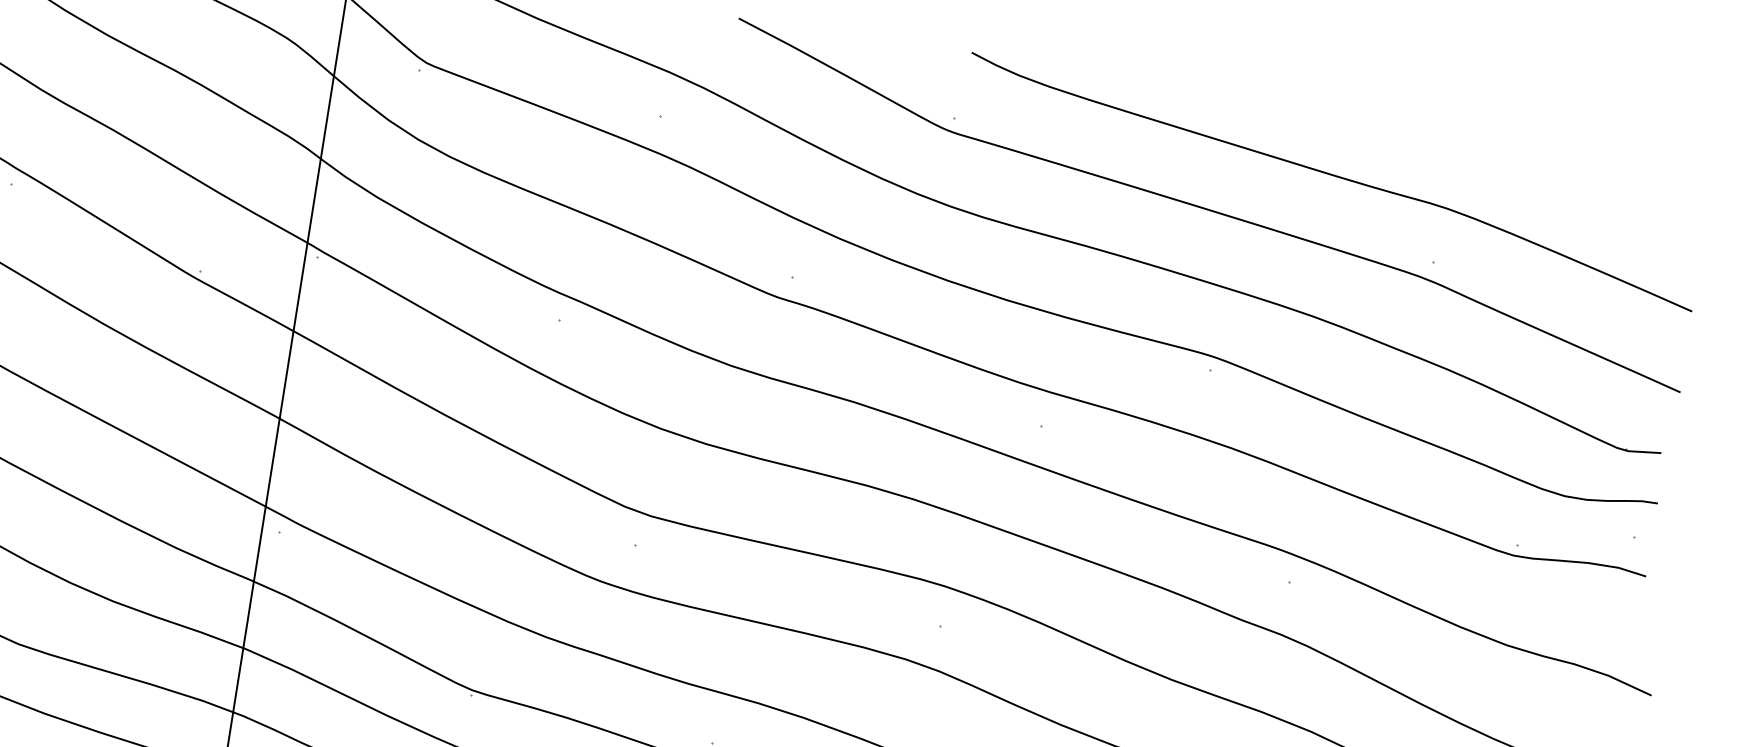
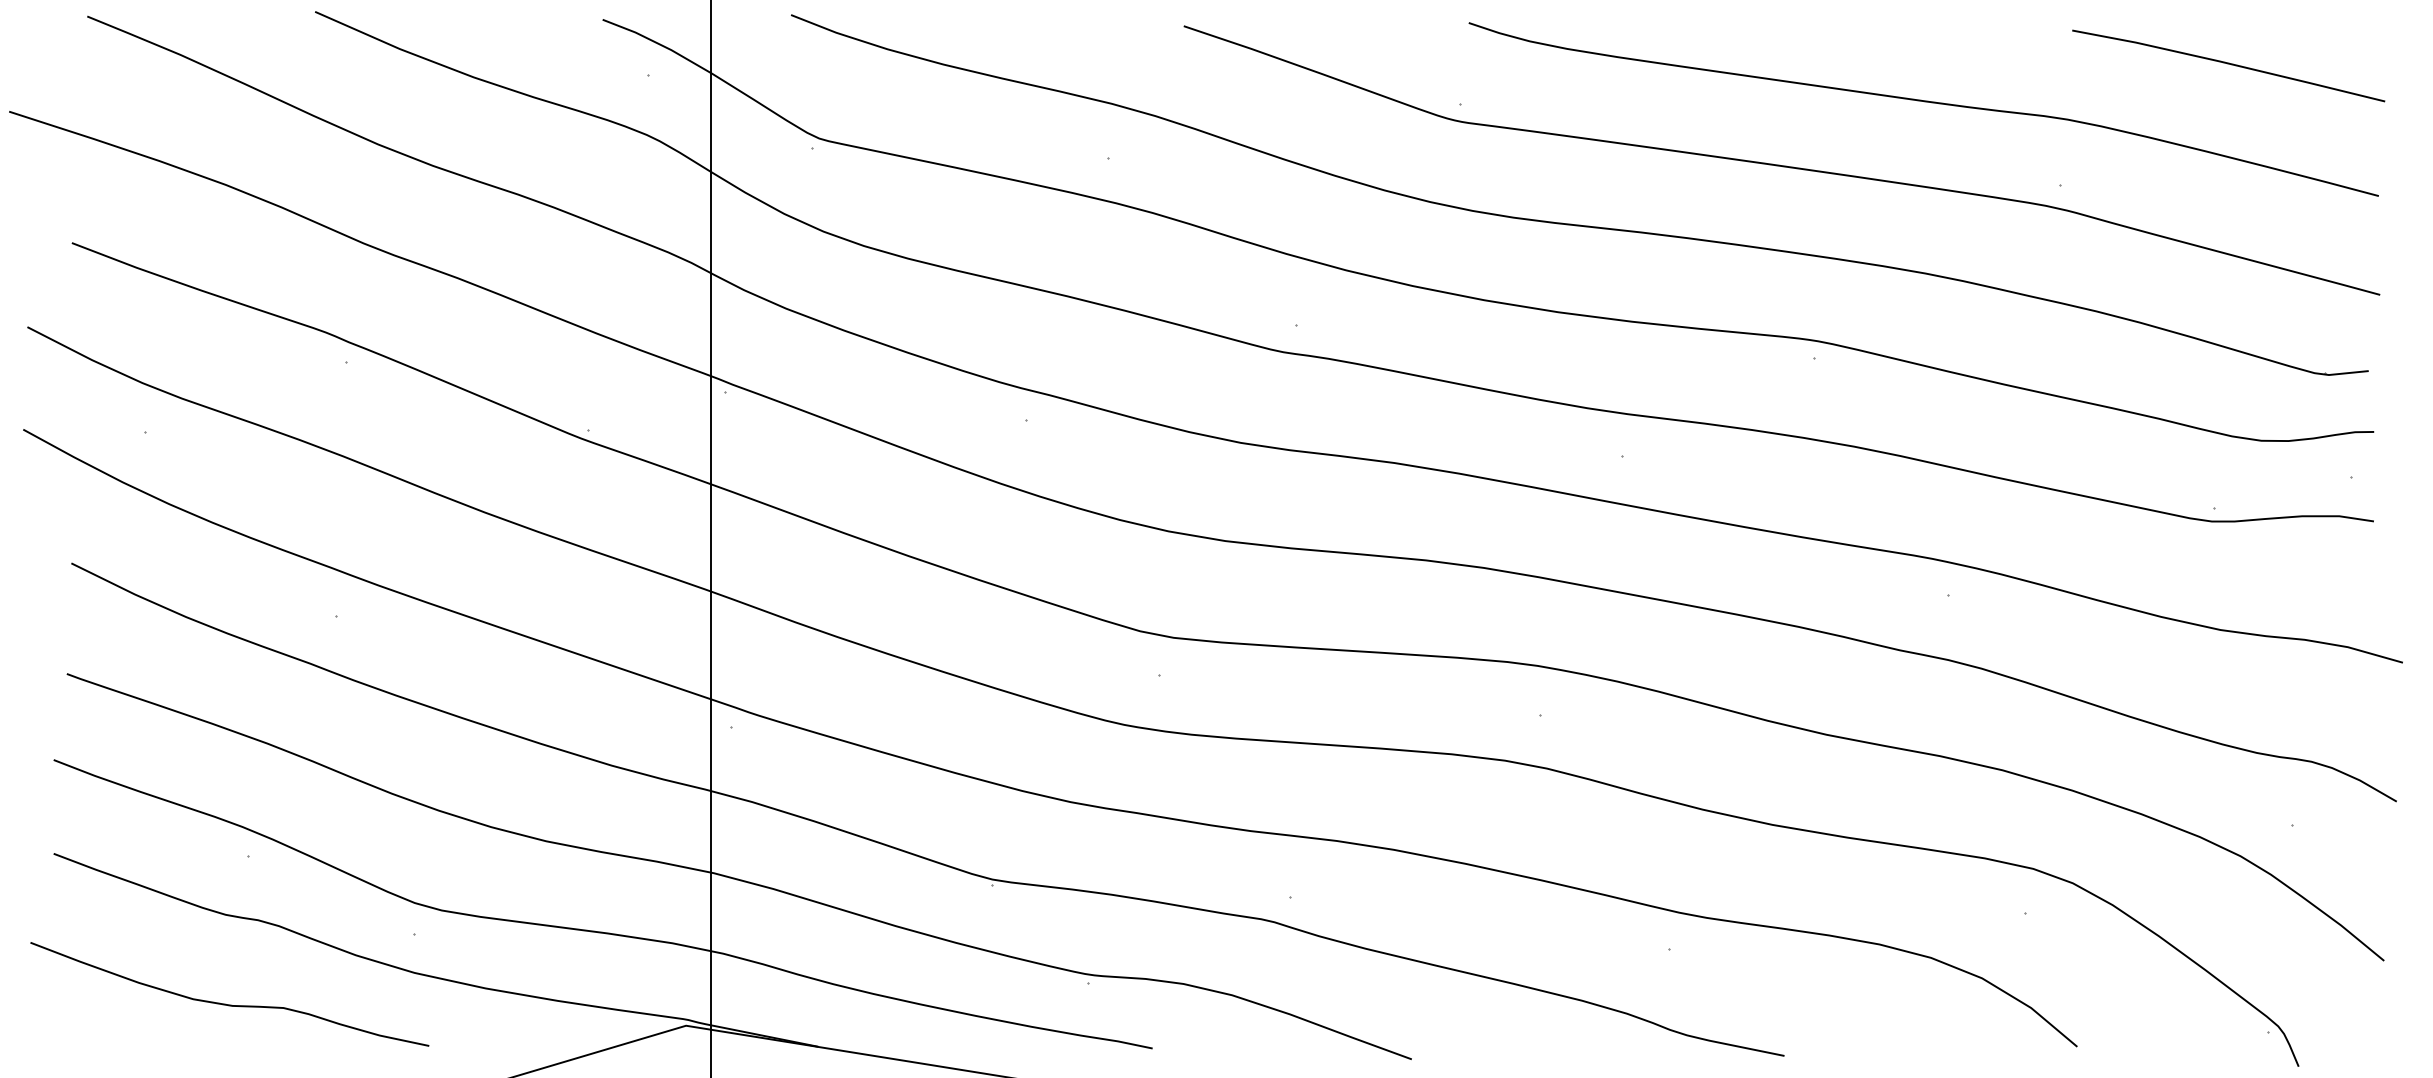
line: (1586, 184) -> (2228, 64), added

